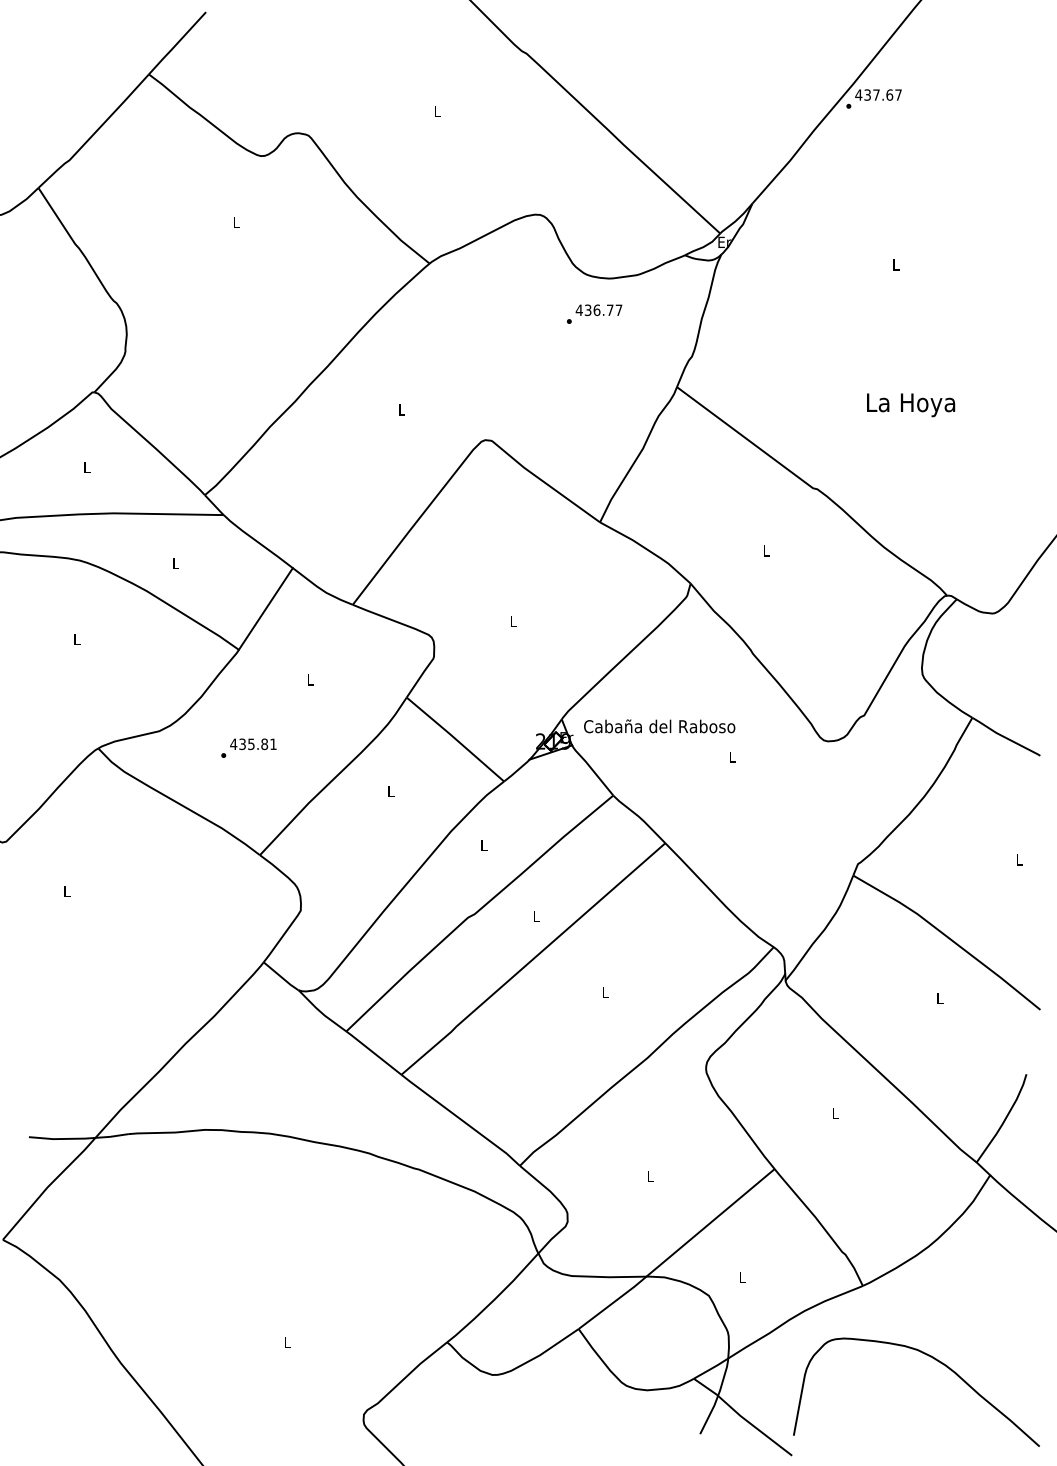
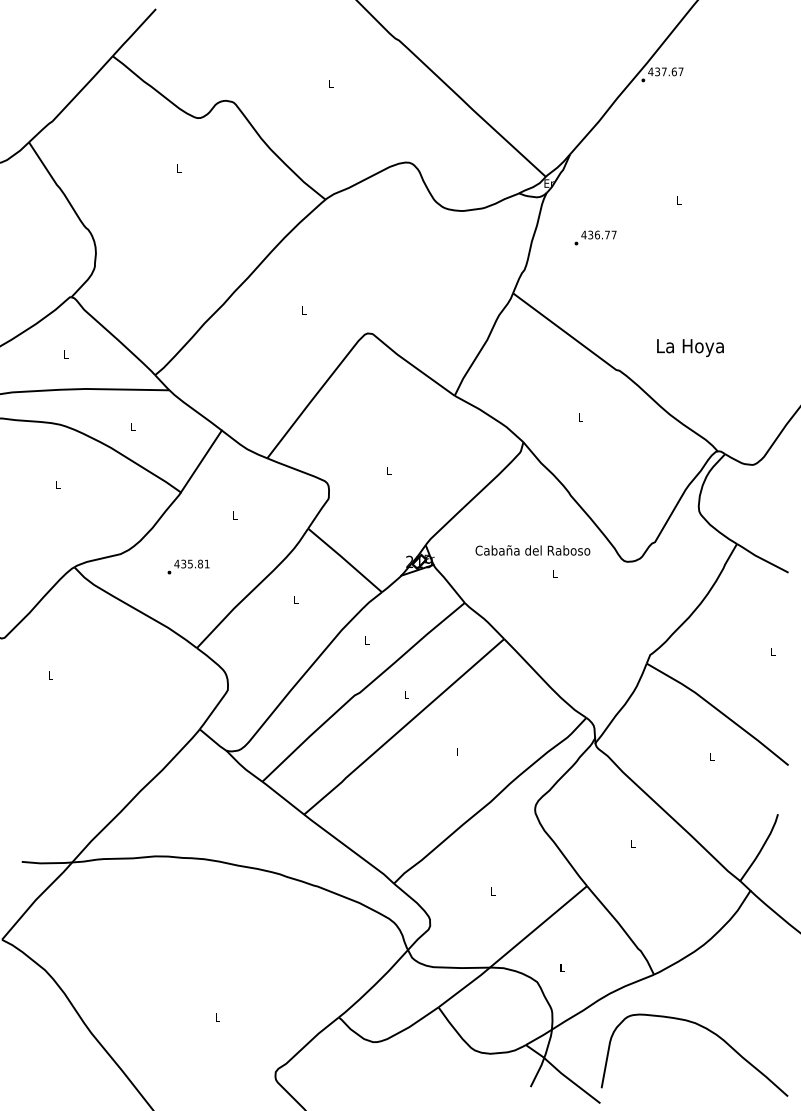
text: (594, 313) -> (595, 237), moved
text: (911, 404) -> (690, 347), moved
text: (659, 726) -> (532, 550), moved

